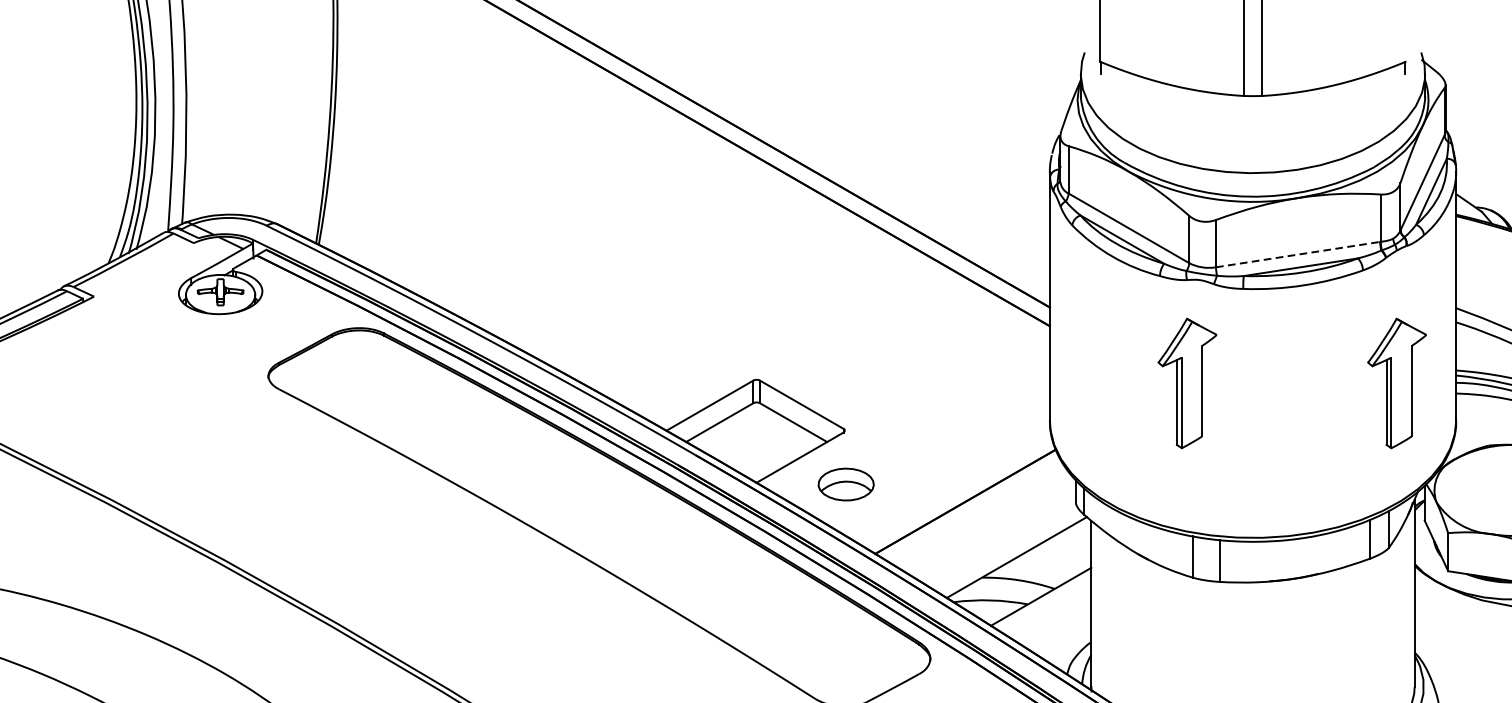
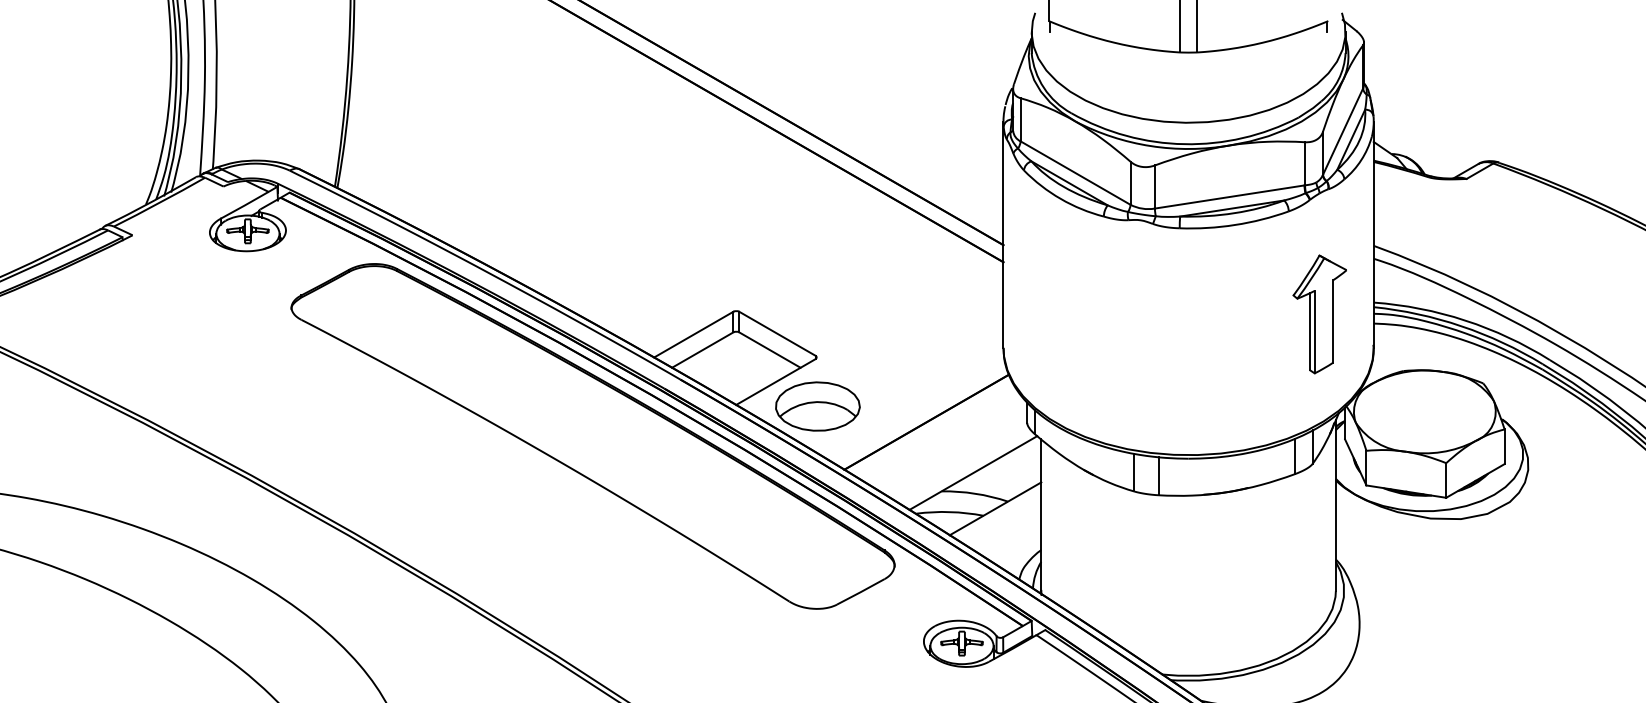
line: (1297, 255) -> (1229, 197), dashed -> solid
part: (1187, 383) -> (1128, 314), removed
part: (845, 484) -> (817, 406), size x1.67

